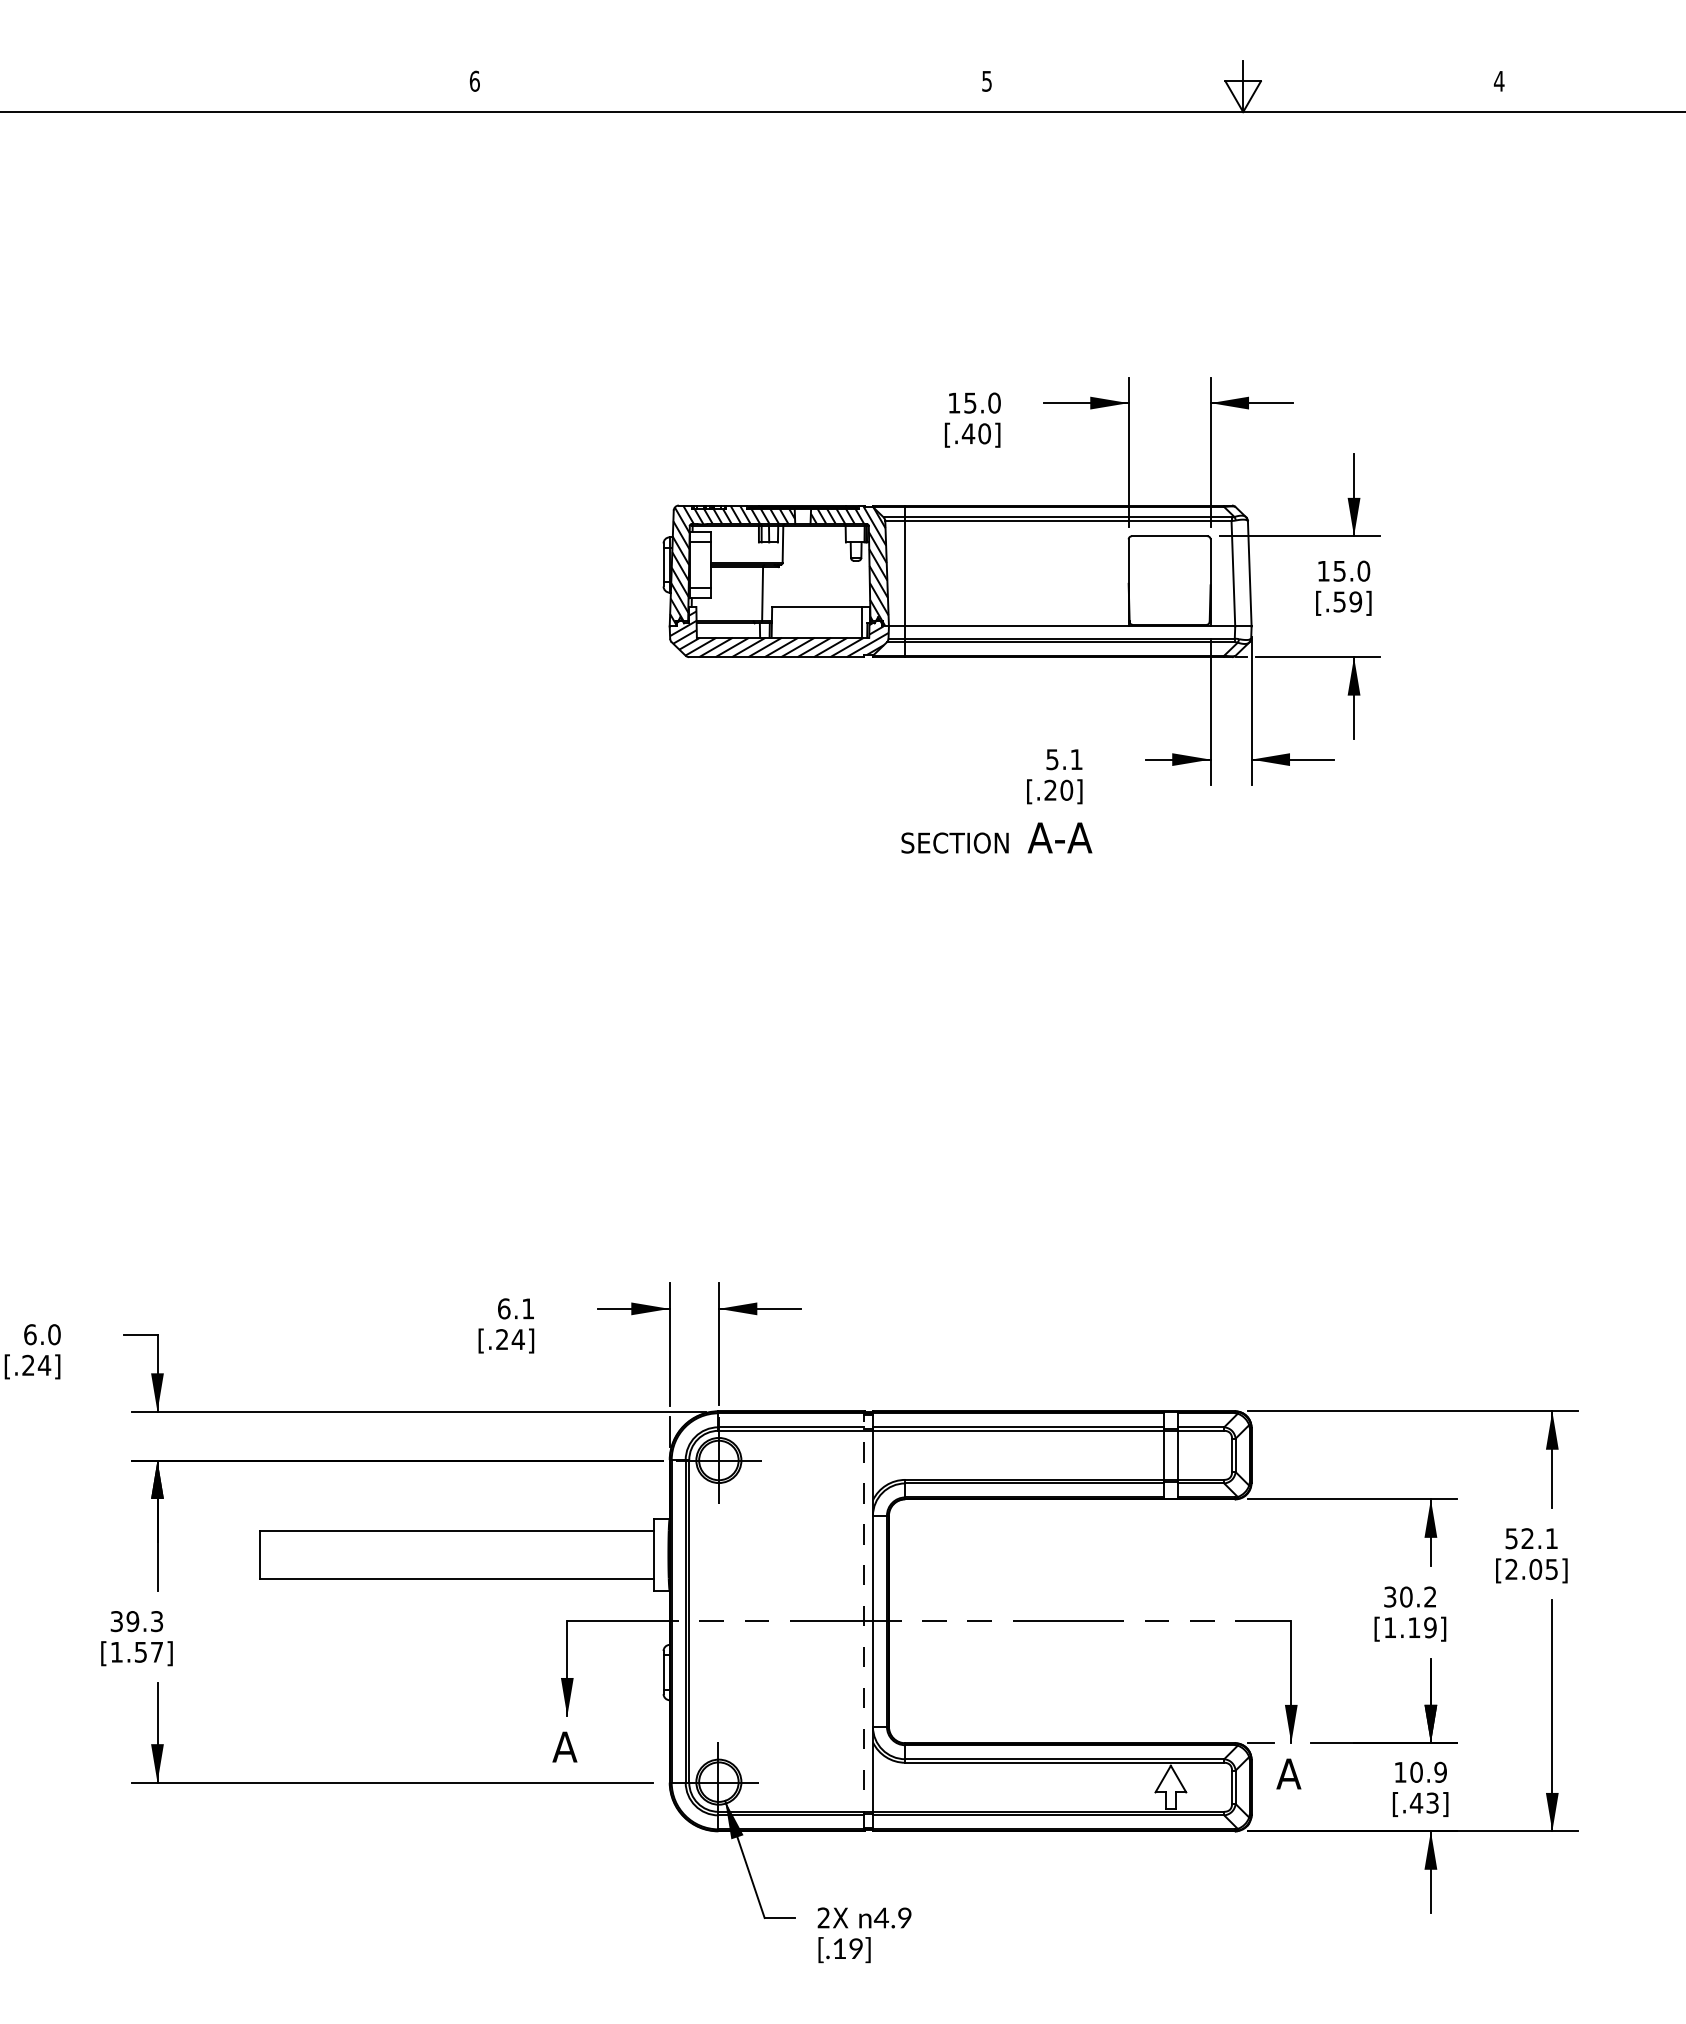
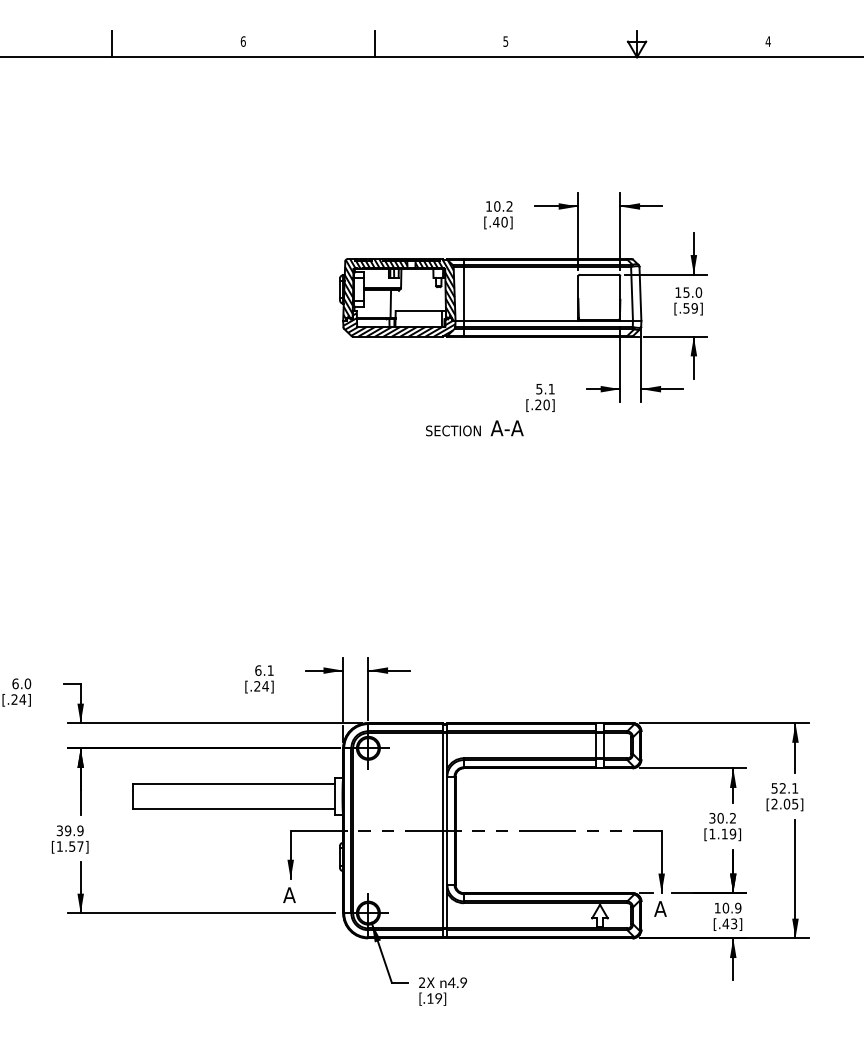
line: (219, 86) -> (112, 44), added
line: (730, 86) -> (374, 44), added
text: (982, 403) -> (503, 206), 15.0 -> 10.2
text: (996, 838) -> (474, 428), moved
text: (157, 1620) -> (80, 830), 39.3 -> 39.9
line: (863, 1620) -> (442, 830), dashed -> solid

